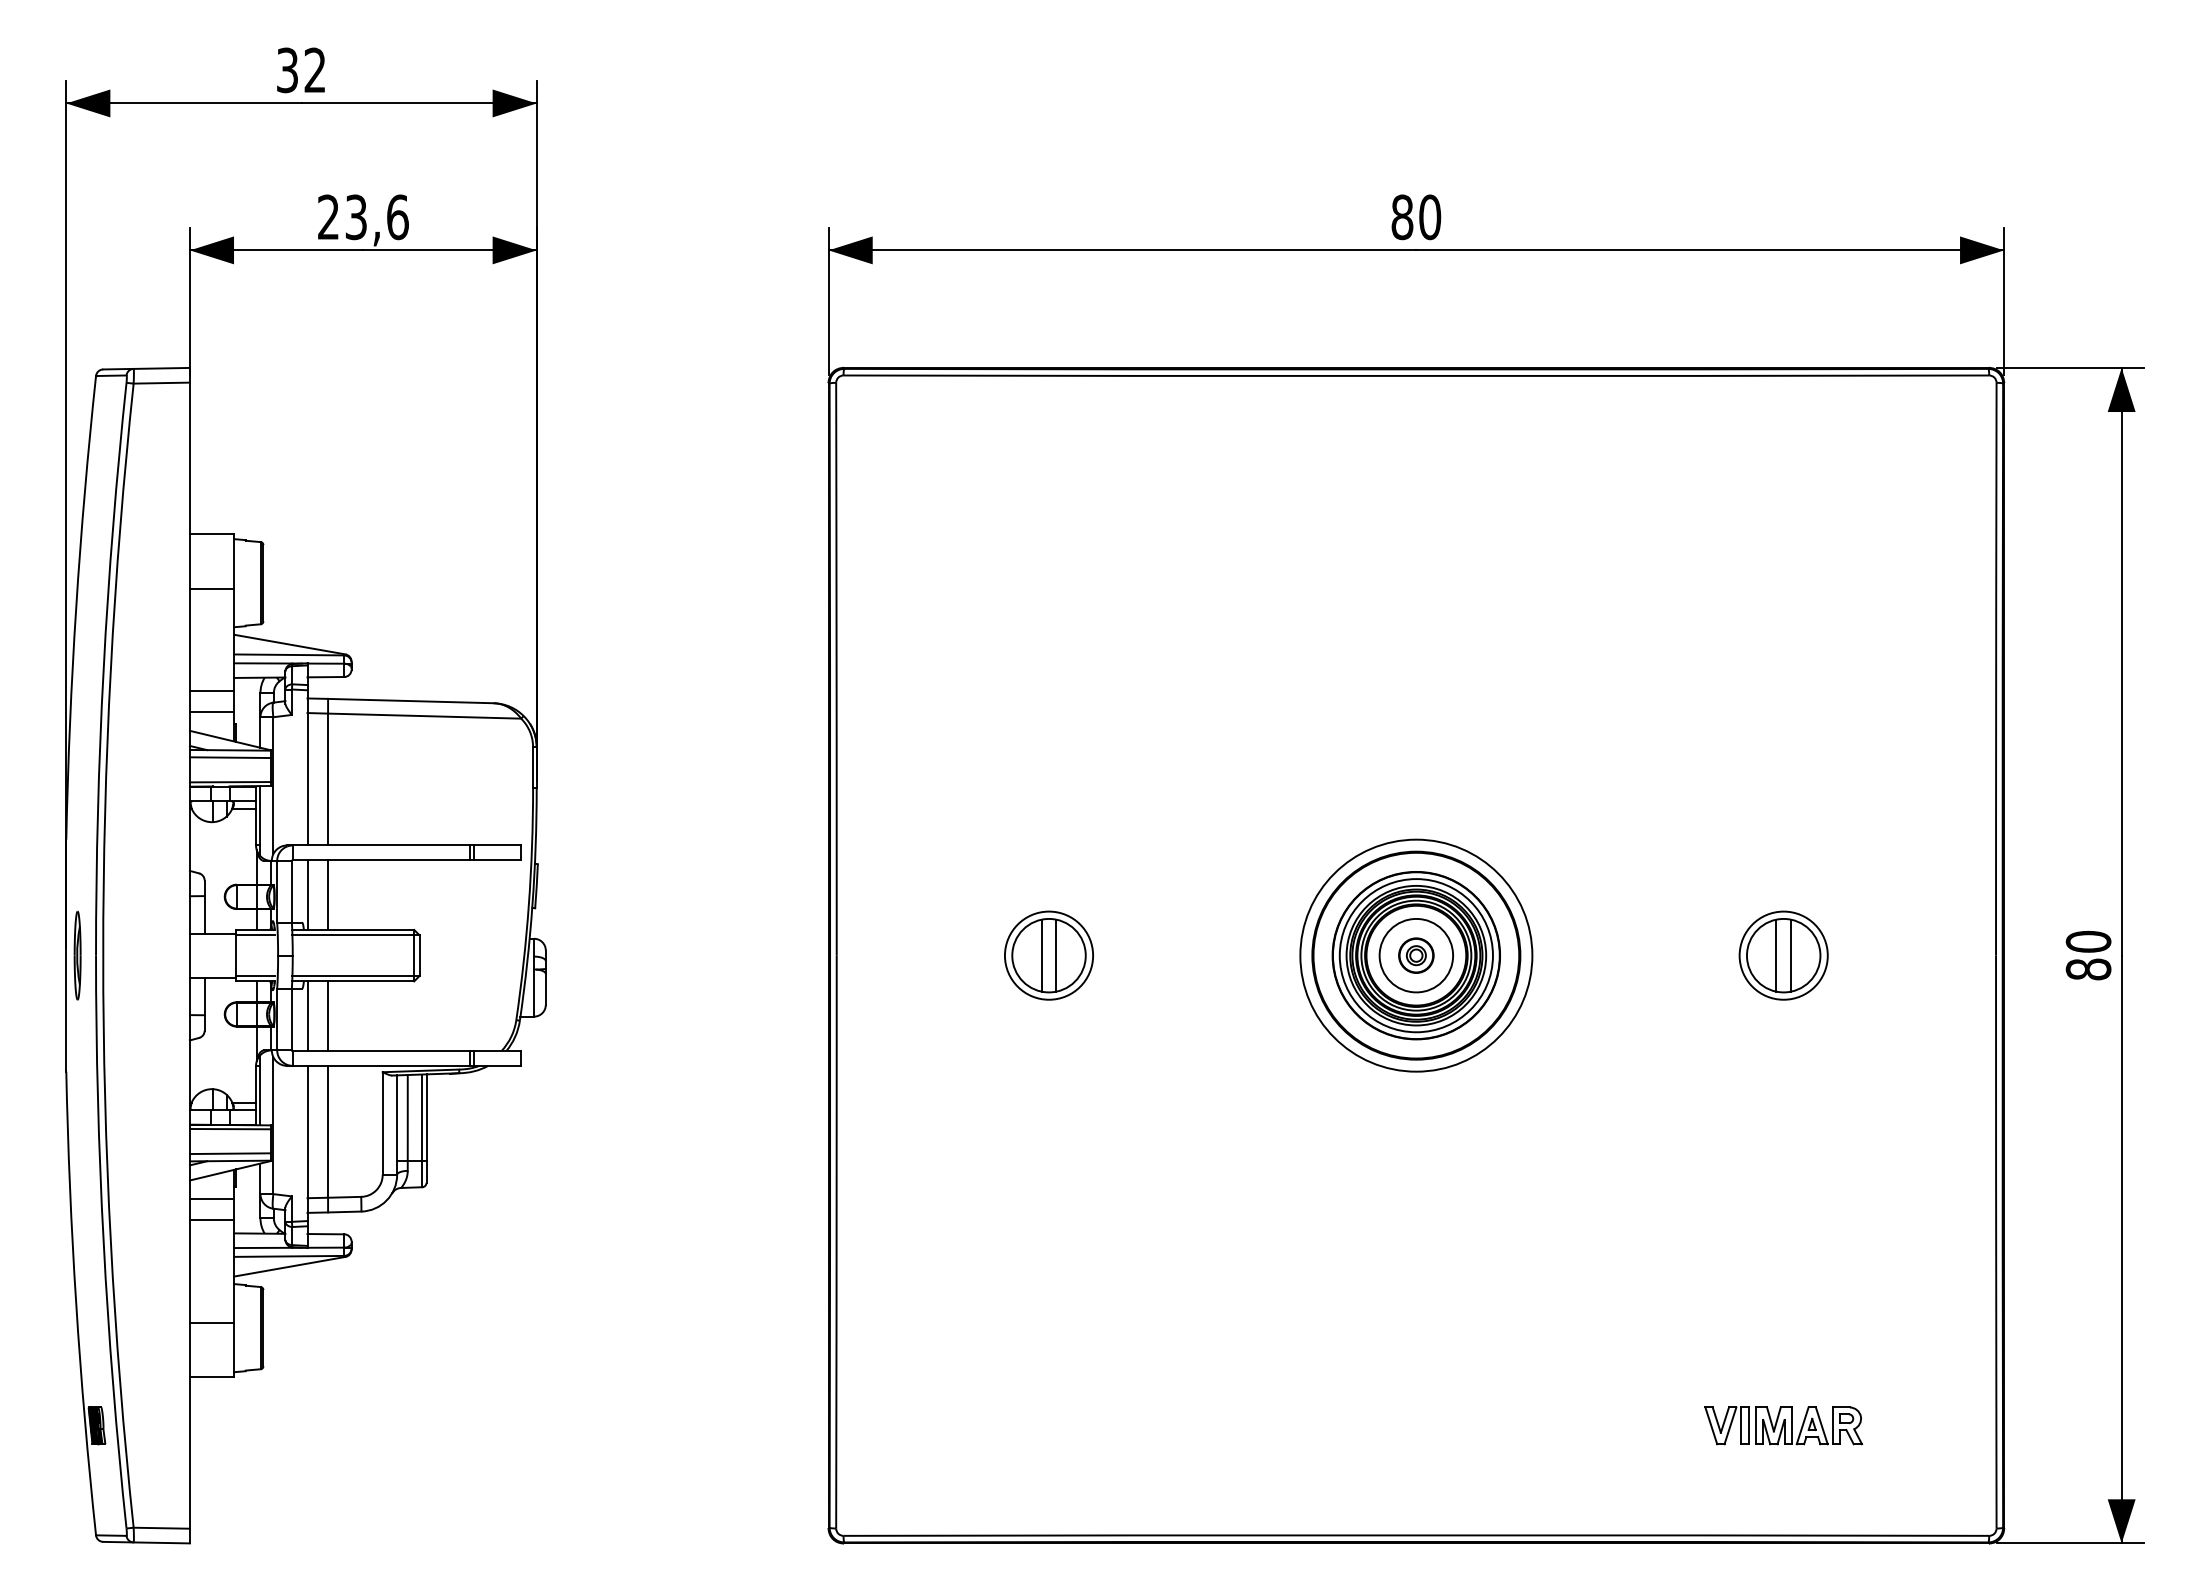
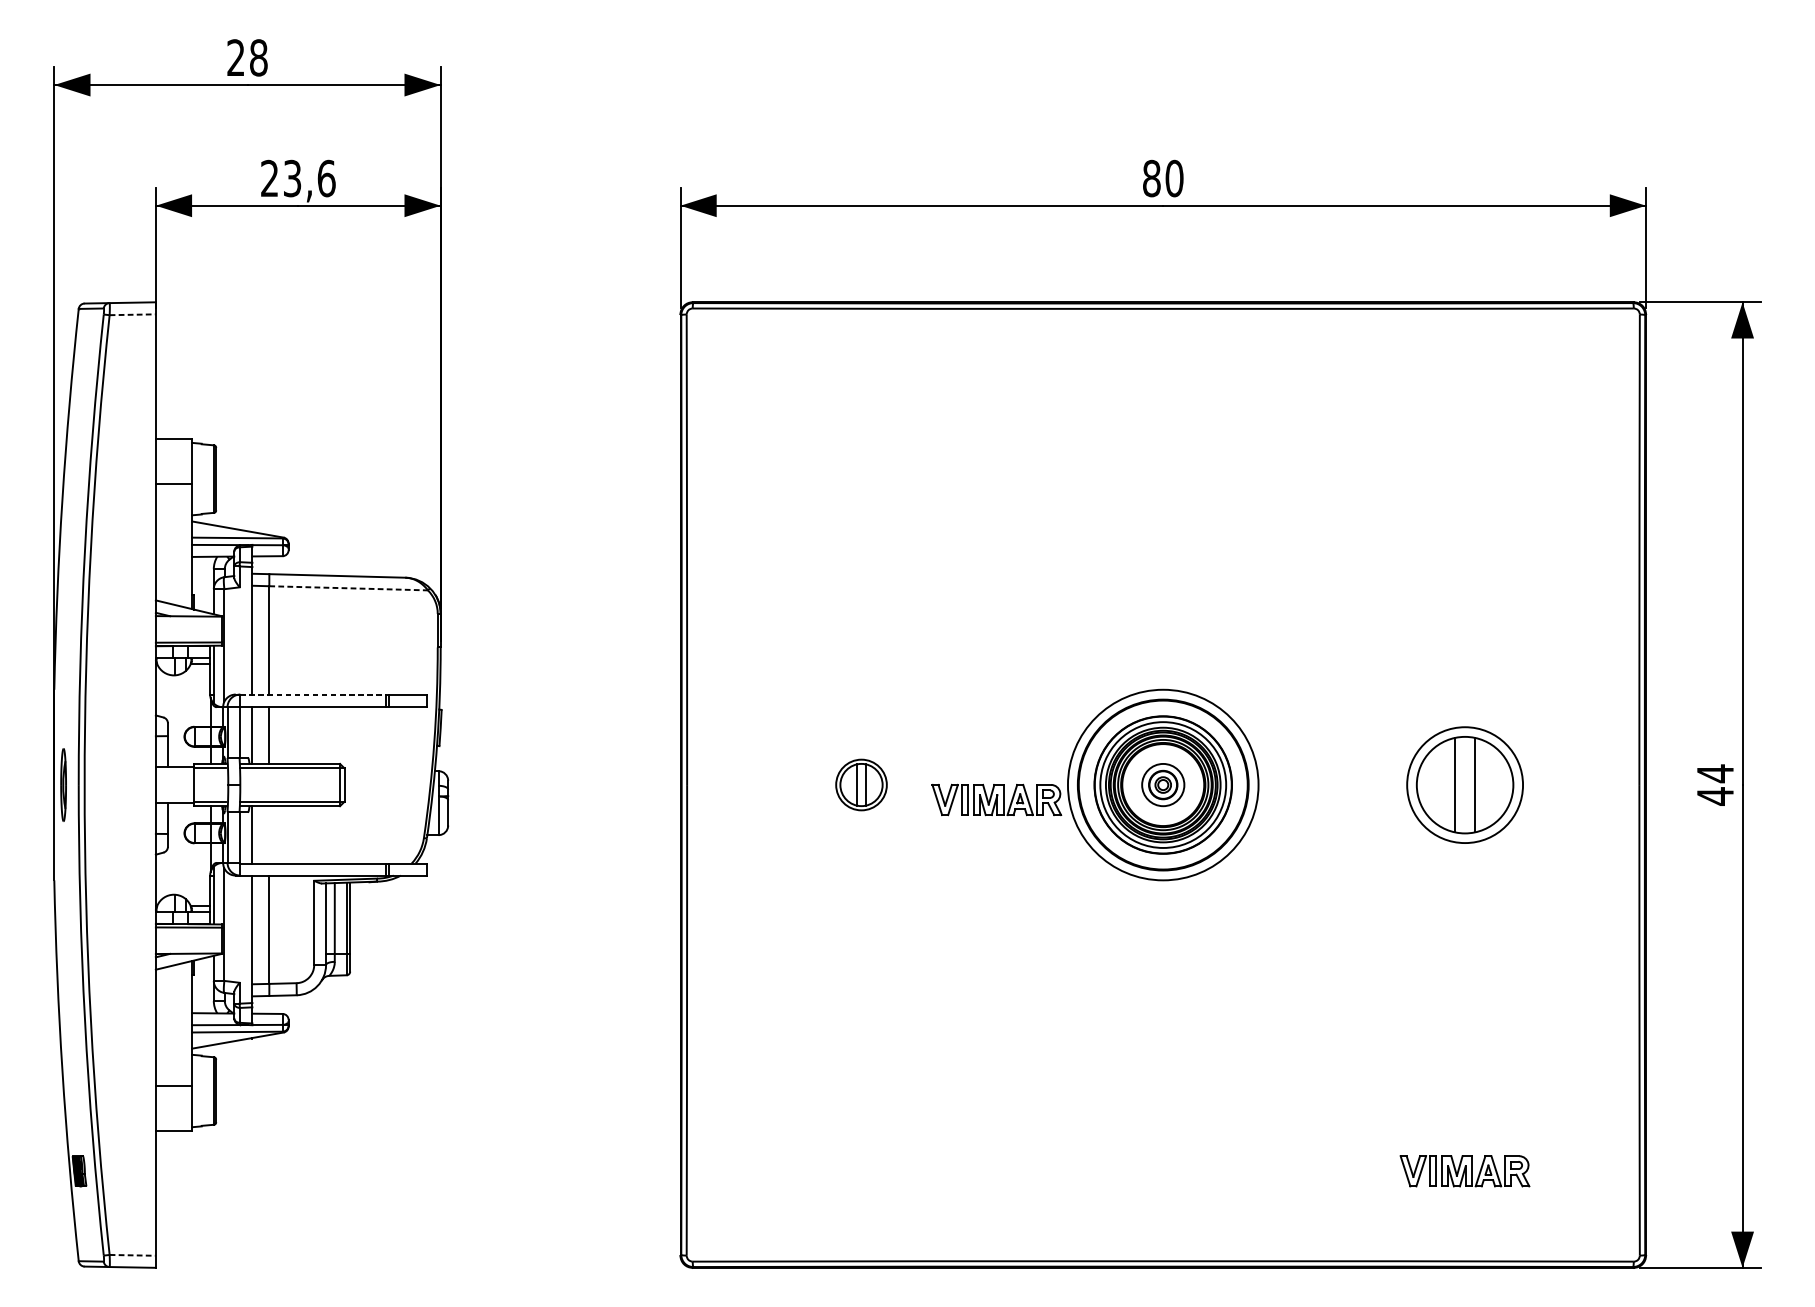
text: (301, 70) -> (247, 57), 32 -> 28
line: (162, 383) -> (133, 315), solid -> dashed
line: (211, 691) -> (173, 568), removed
line: (211, 712) -> (173, 585), removed
line: (424, 716) -> (348, 588), solid -> dashed
line: (229, 757) -> (188, 622), removed
line: (383, 845) -> (314, 694), solid -> dashed
part: (1048, 955) -> (861, 784), size x0.7
circle: (1416, 955) -> (1163, 784), size x0.7
part: (1783, 955) -> (1464, 784), size x1.6
text: (2088, 955) -> (1715, 784), 80 -> 44
part: (1213, 973) -> (996, 799), added
line: (328, 1016) -> (269, 835), removed
line: (229, 1153) -> (188, 947), removed
line: (211, 1199) -> (173, 985), removed
line: (211, 1219) -> (173, 1001), removed
line: (162, 1528) -> (133, 1255), solid -> dashed

